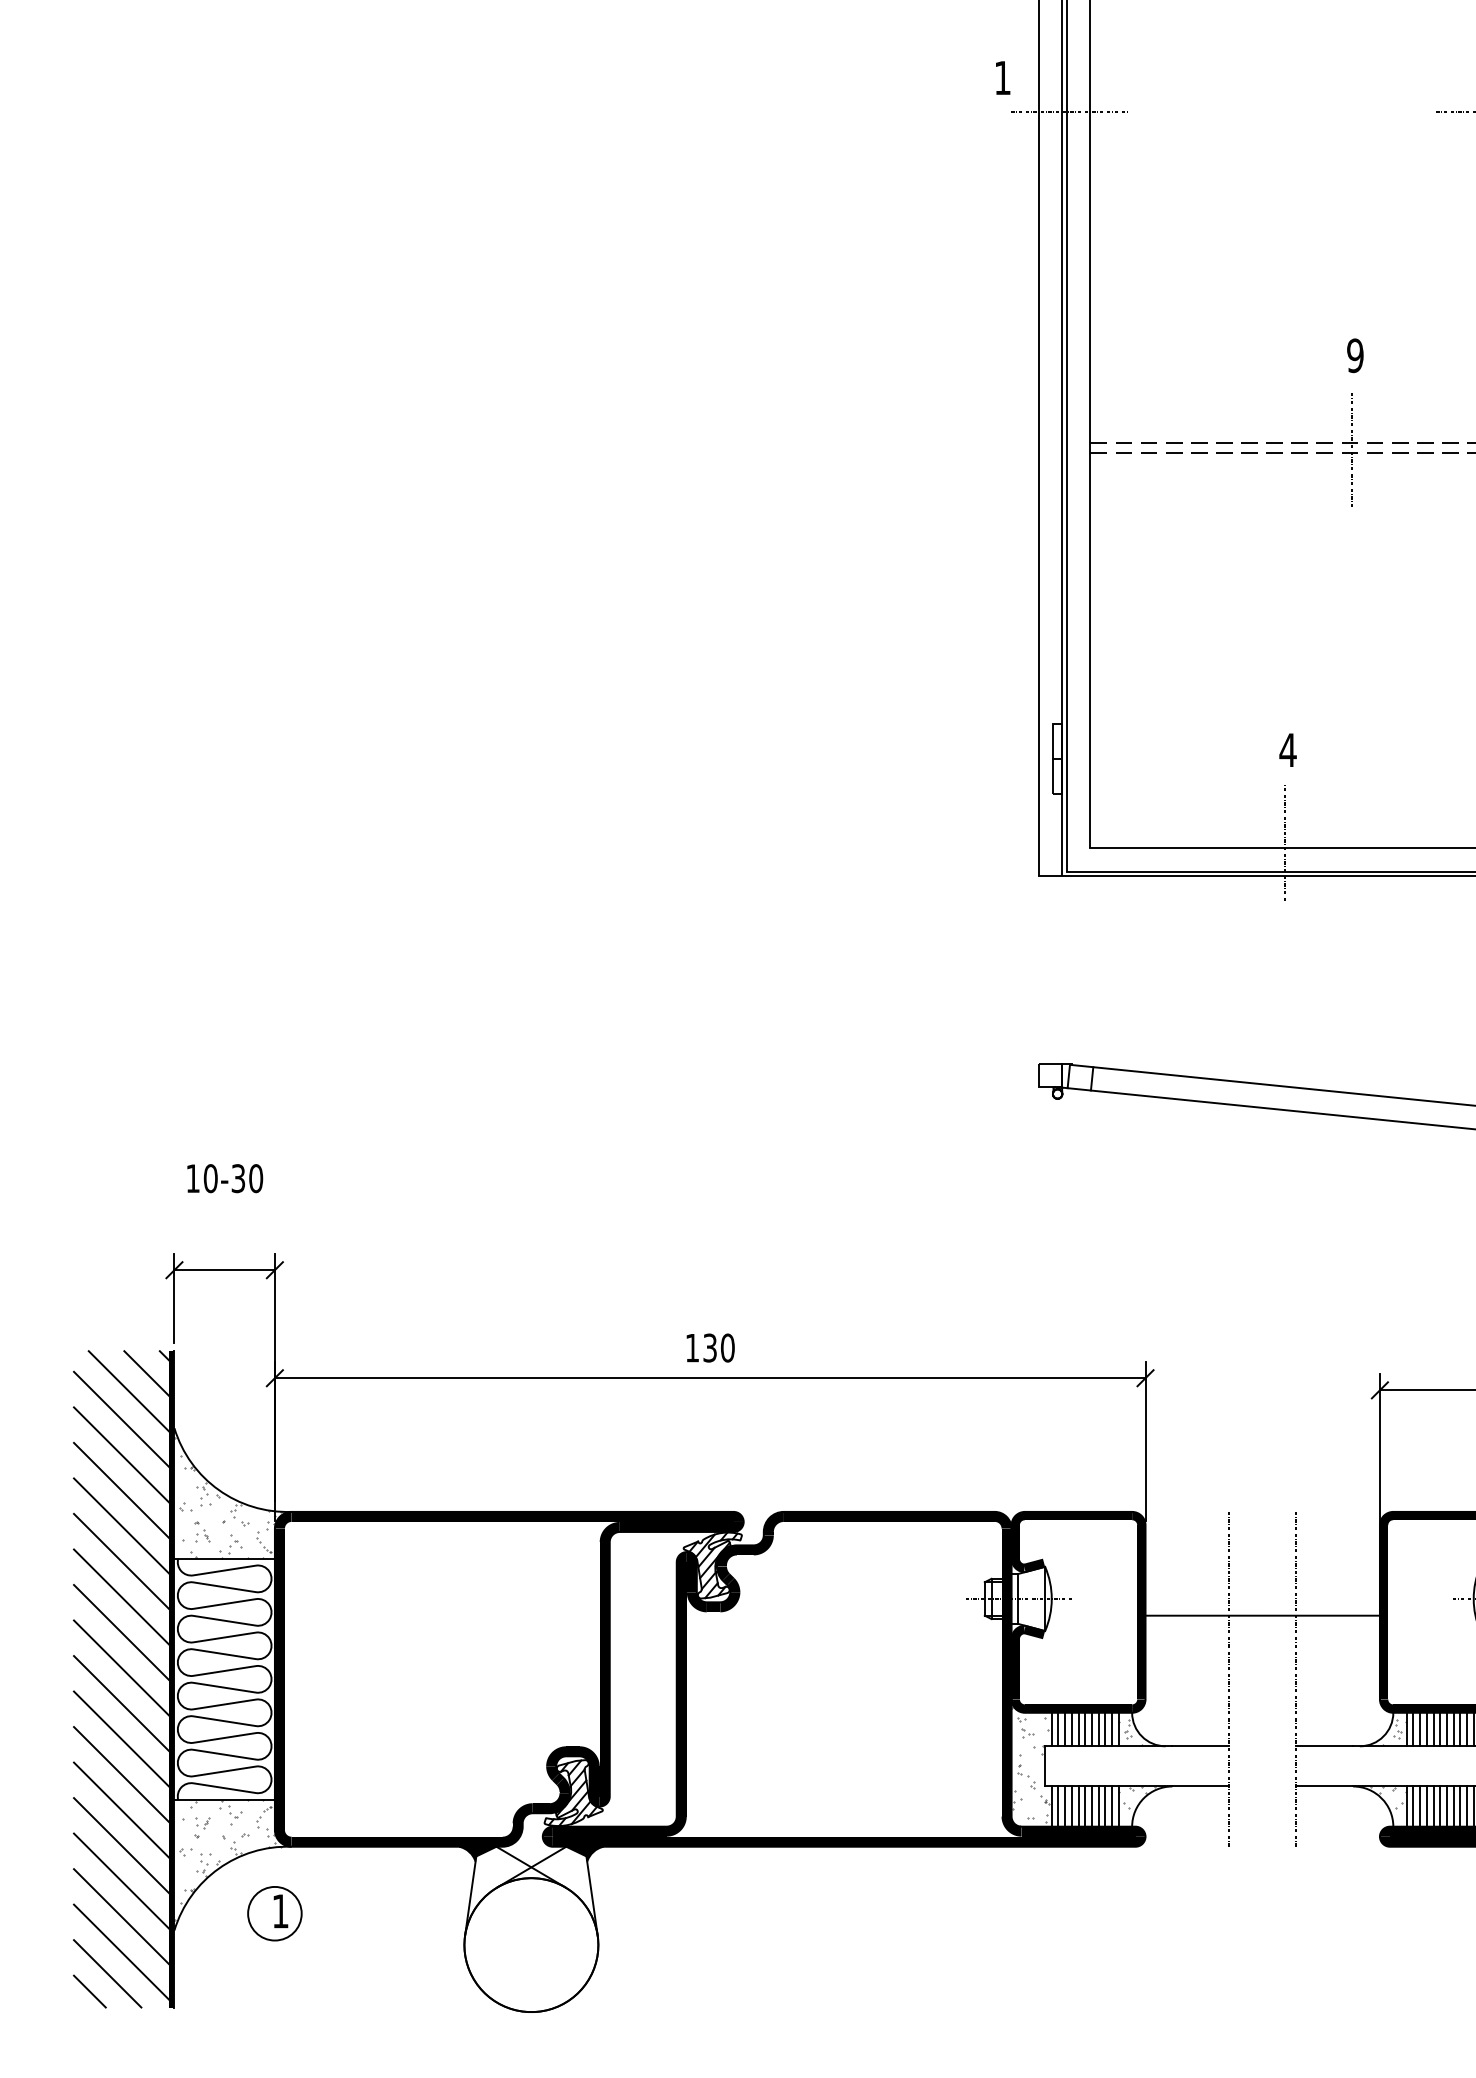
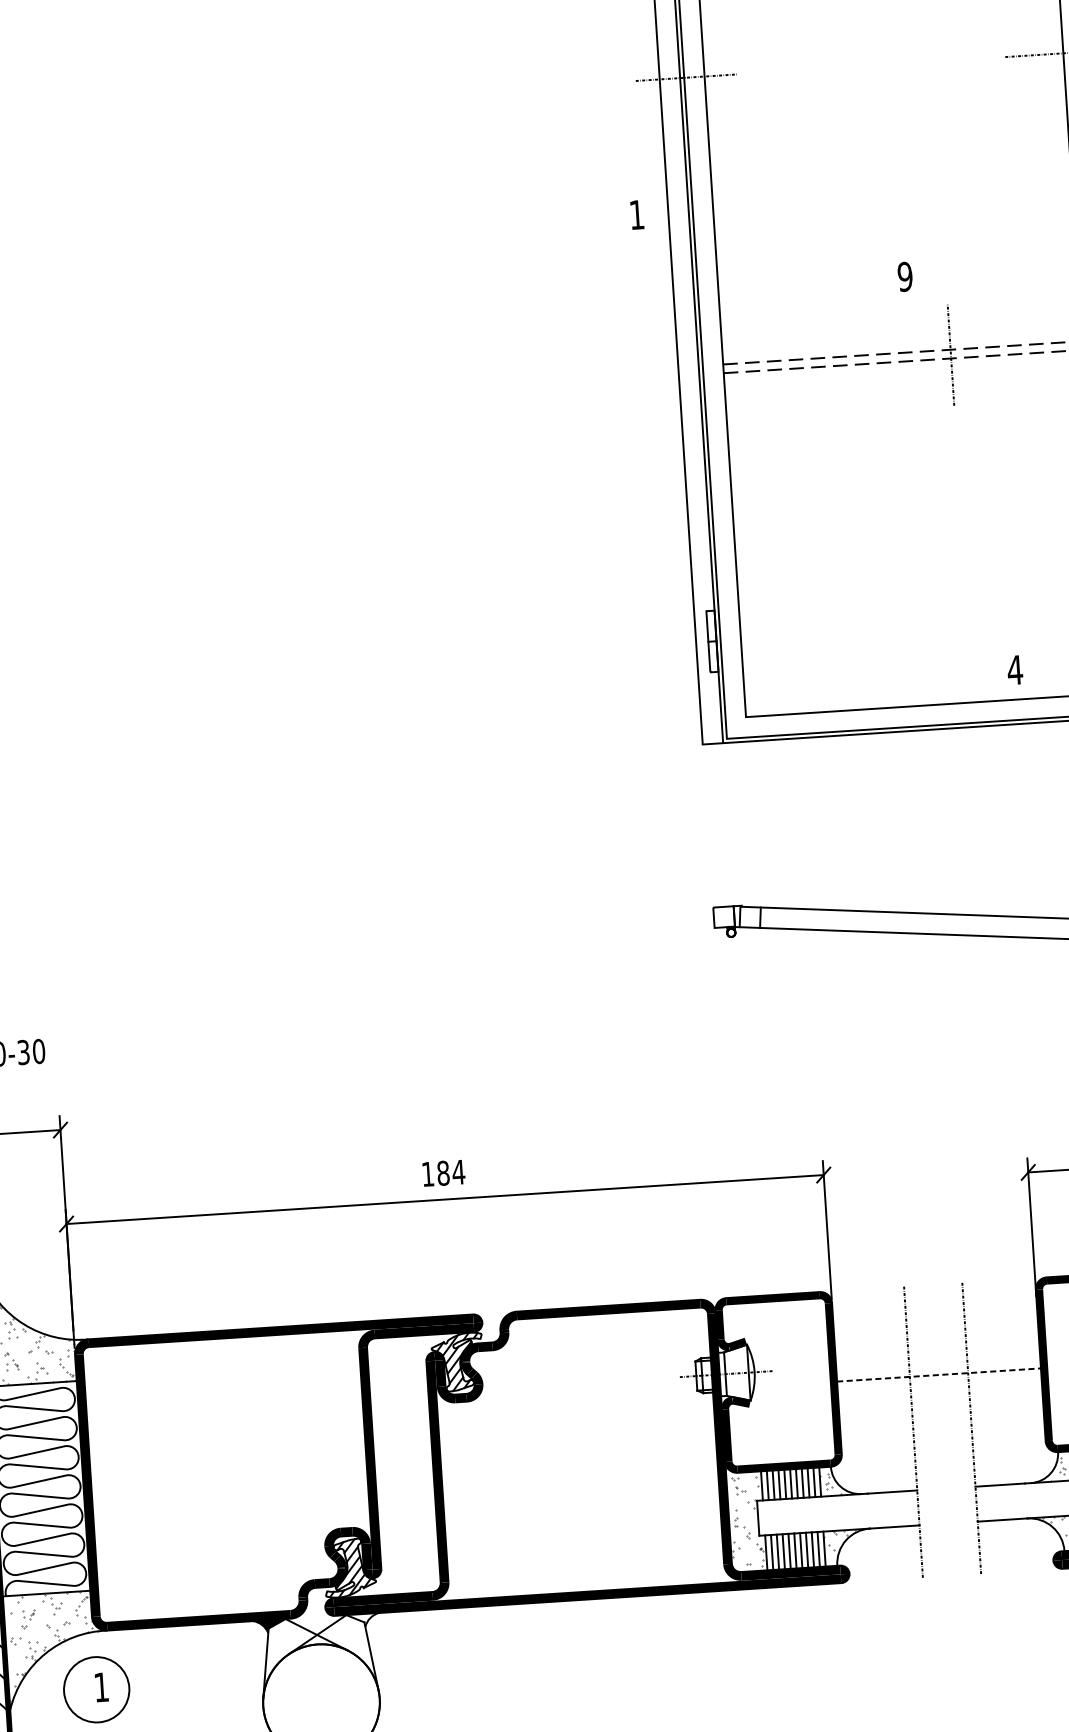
text: (1003, 77) -> (637, 214), moved
text: (1355, 355) -> (905, 276), moved
text: (1287, 749) -> (1014, 669), moved
line: (1284, 842) -> (914, 701), removed
text: (719, 1347) -> (451, 1172), 130 -> 184
line: (1263, 1615) -> (939, 1374), solid -> dashed
fill: (584, 1853) -> (362, 1619), removed
circle: (274, 1913) -> (96, 1689), size x1.4

